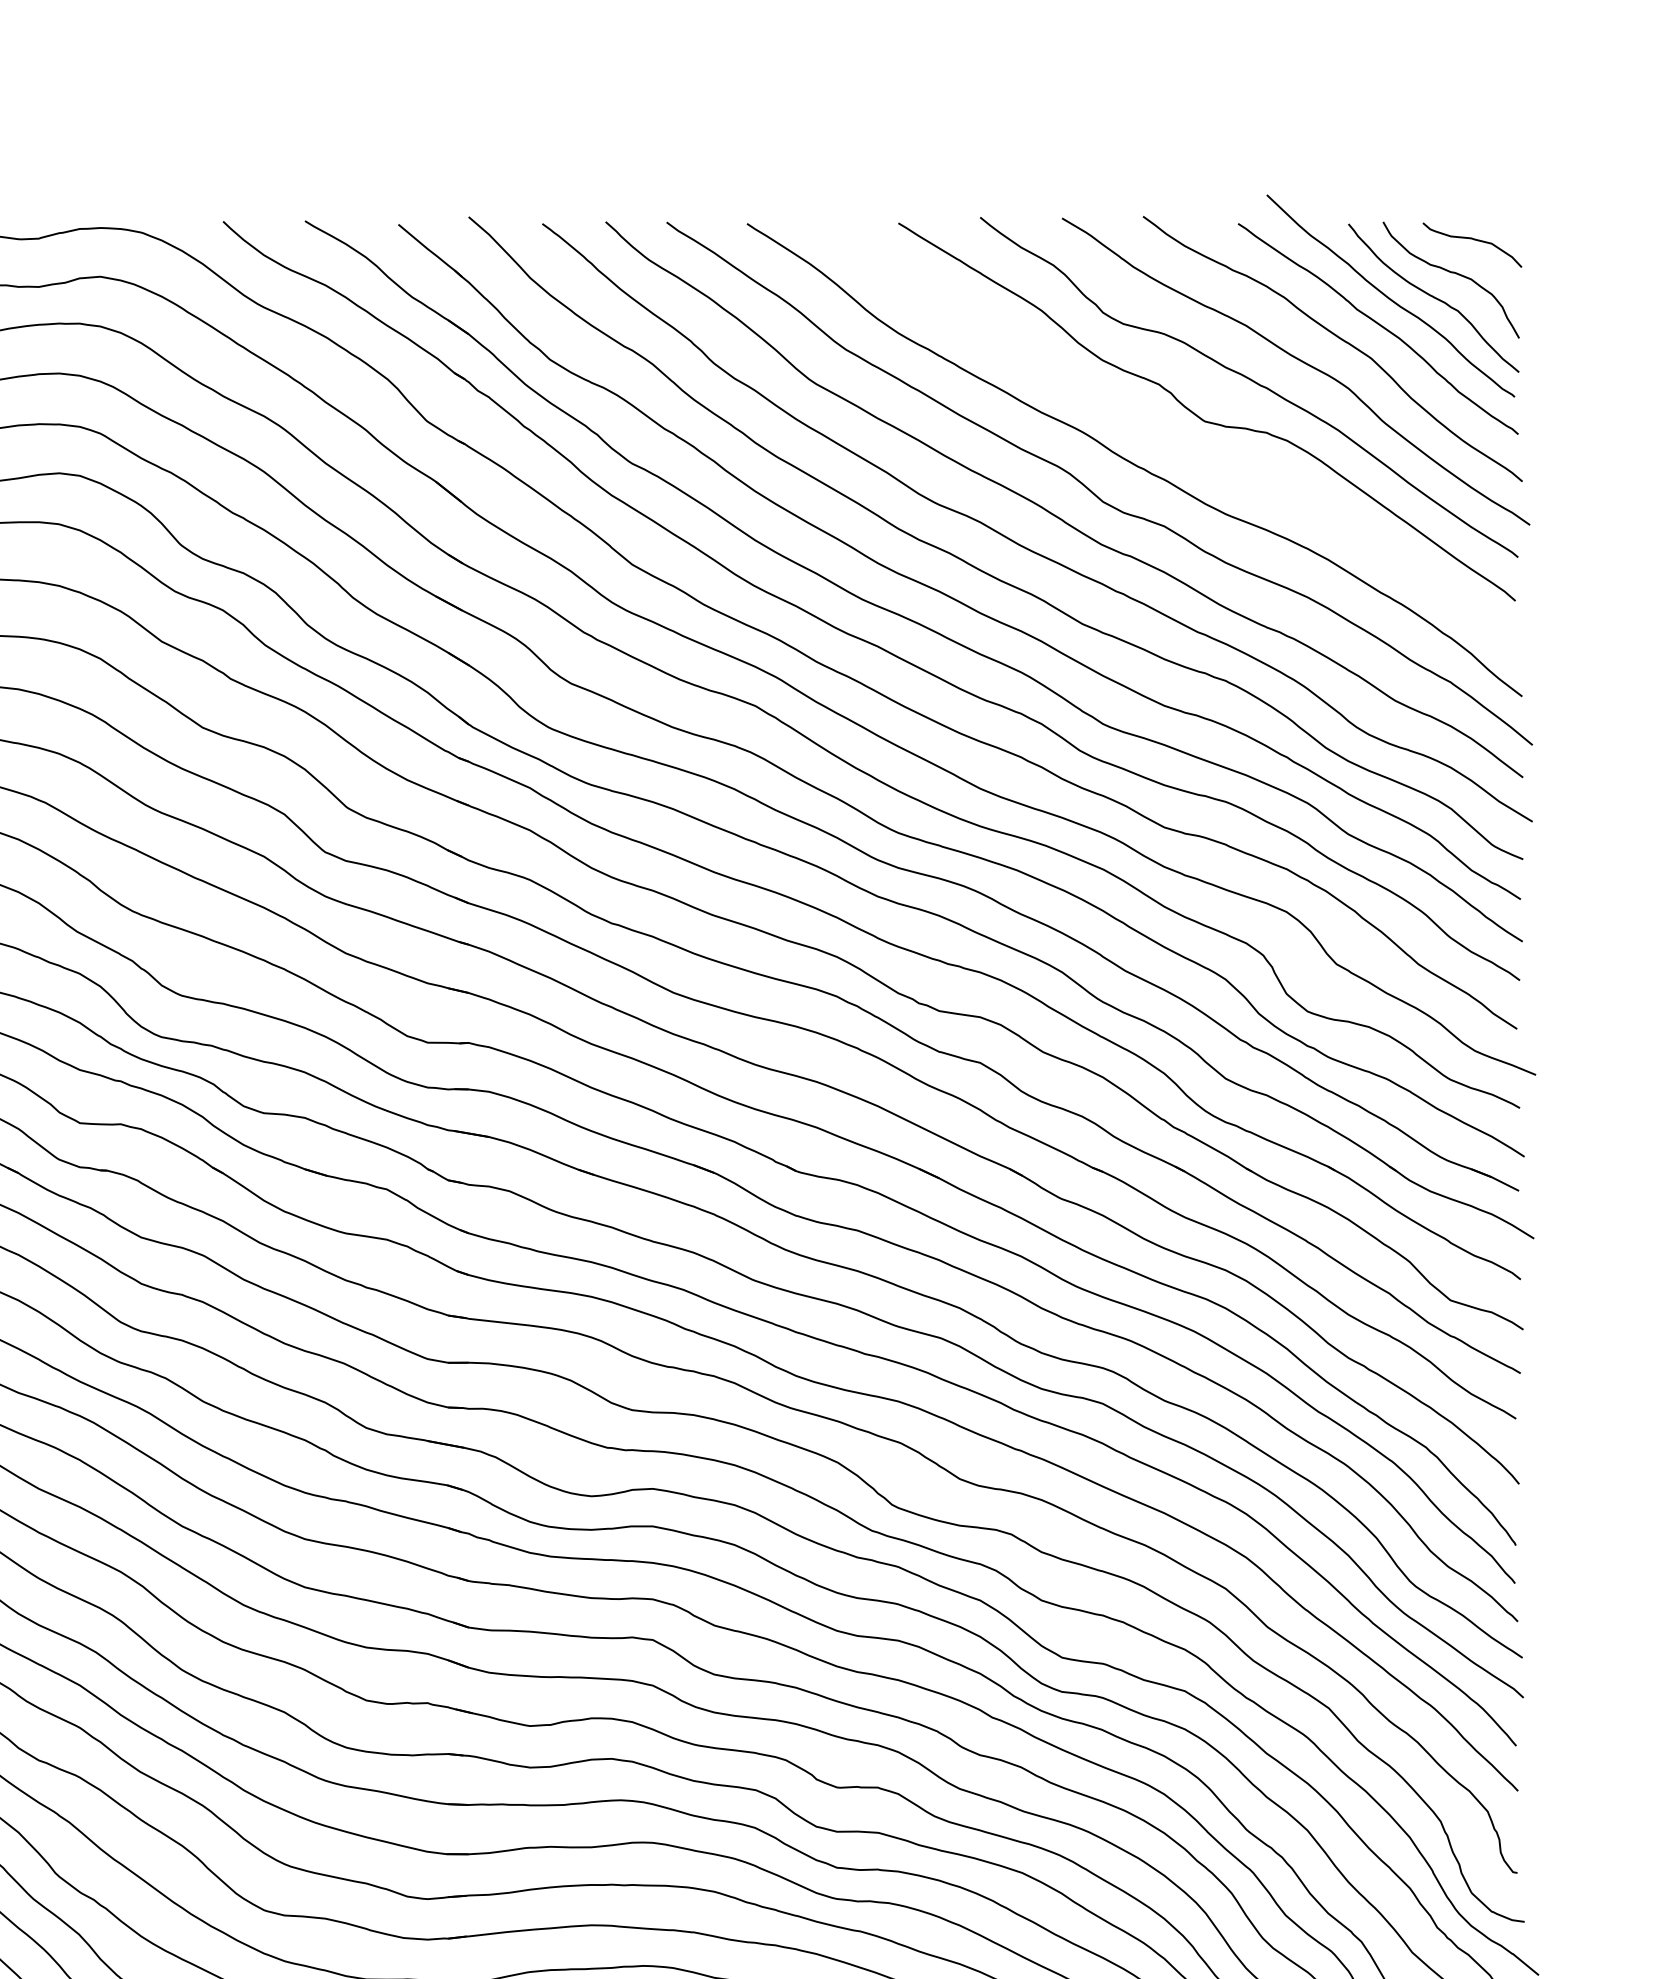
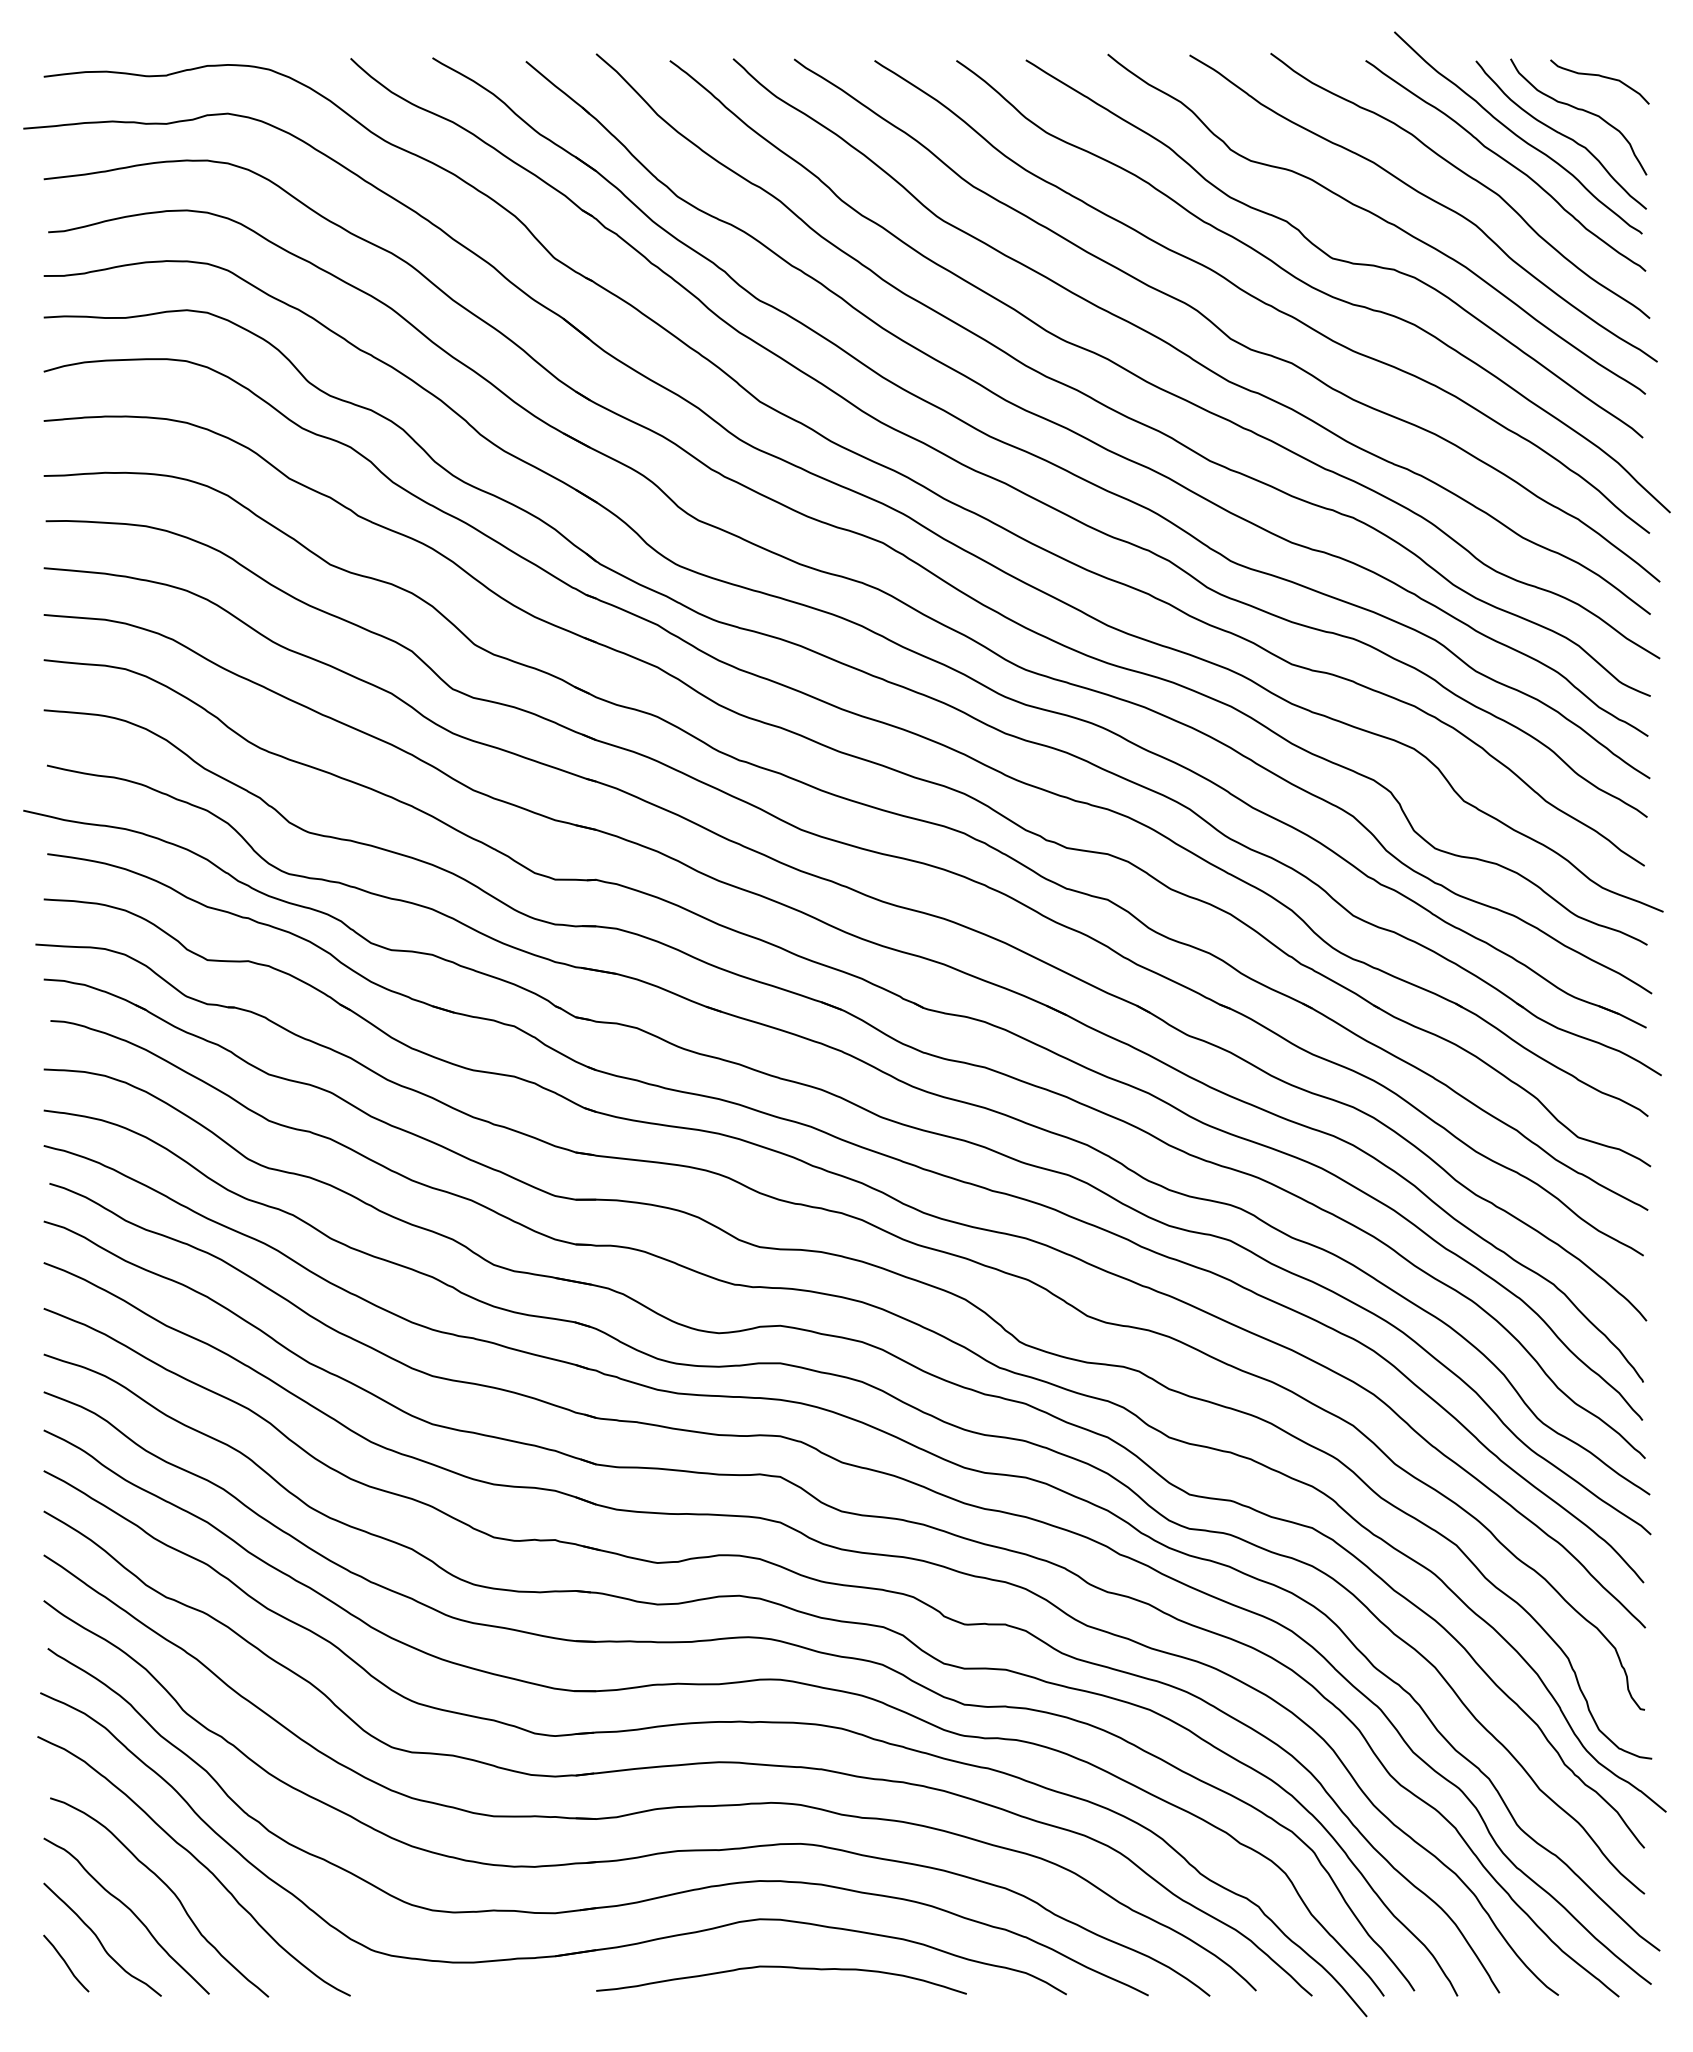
curve: (1186, 449) -> (1313, 286), added

